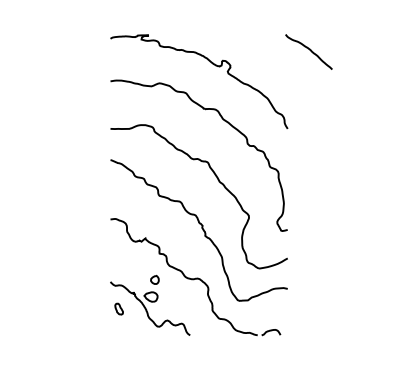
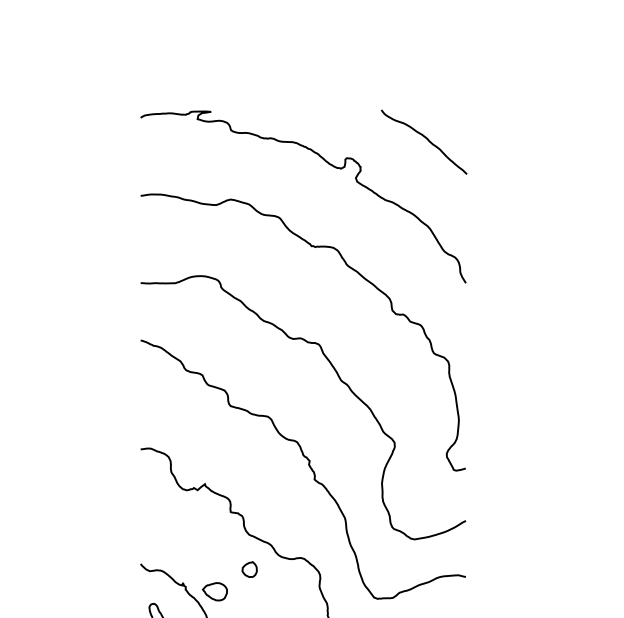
curve: (309, 50) -> (425, 139), moved
part: (154, 279) -> (248, 568), moved

